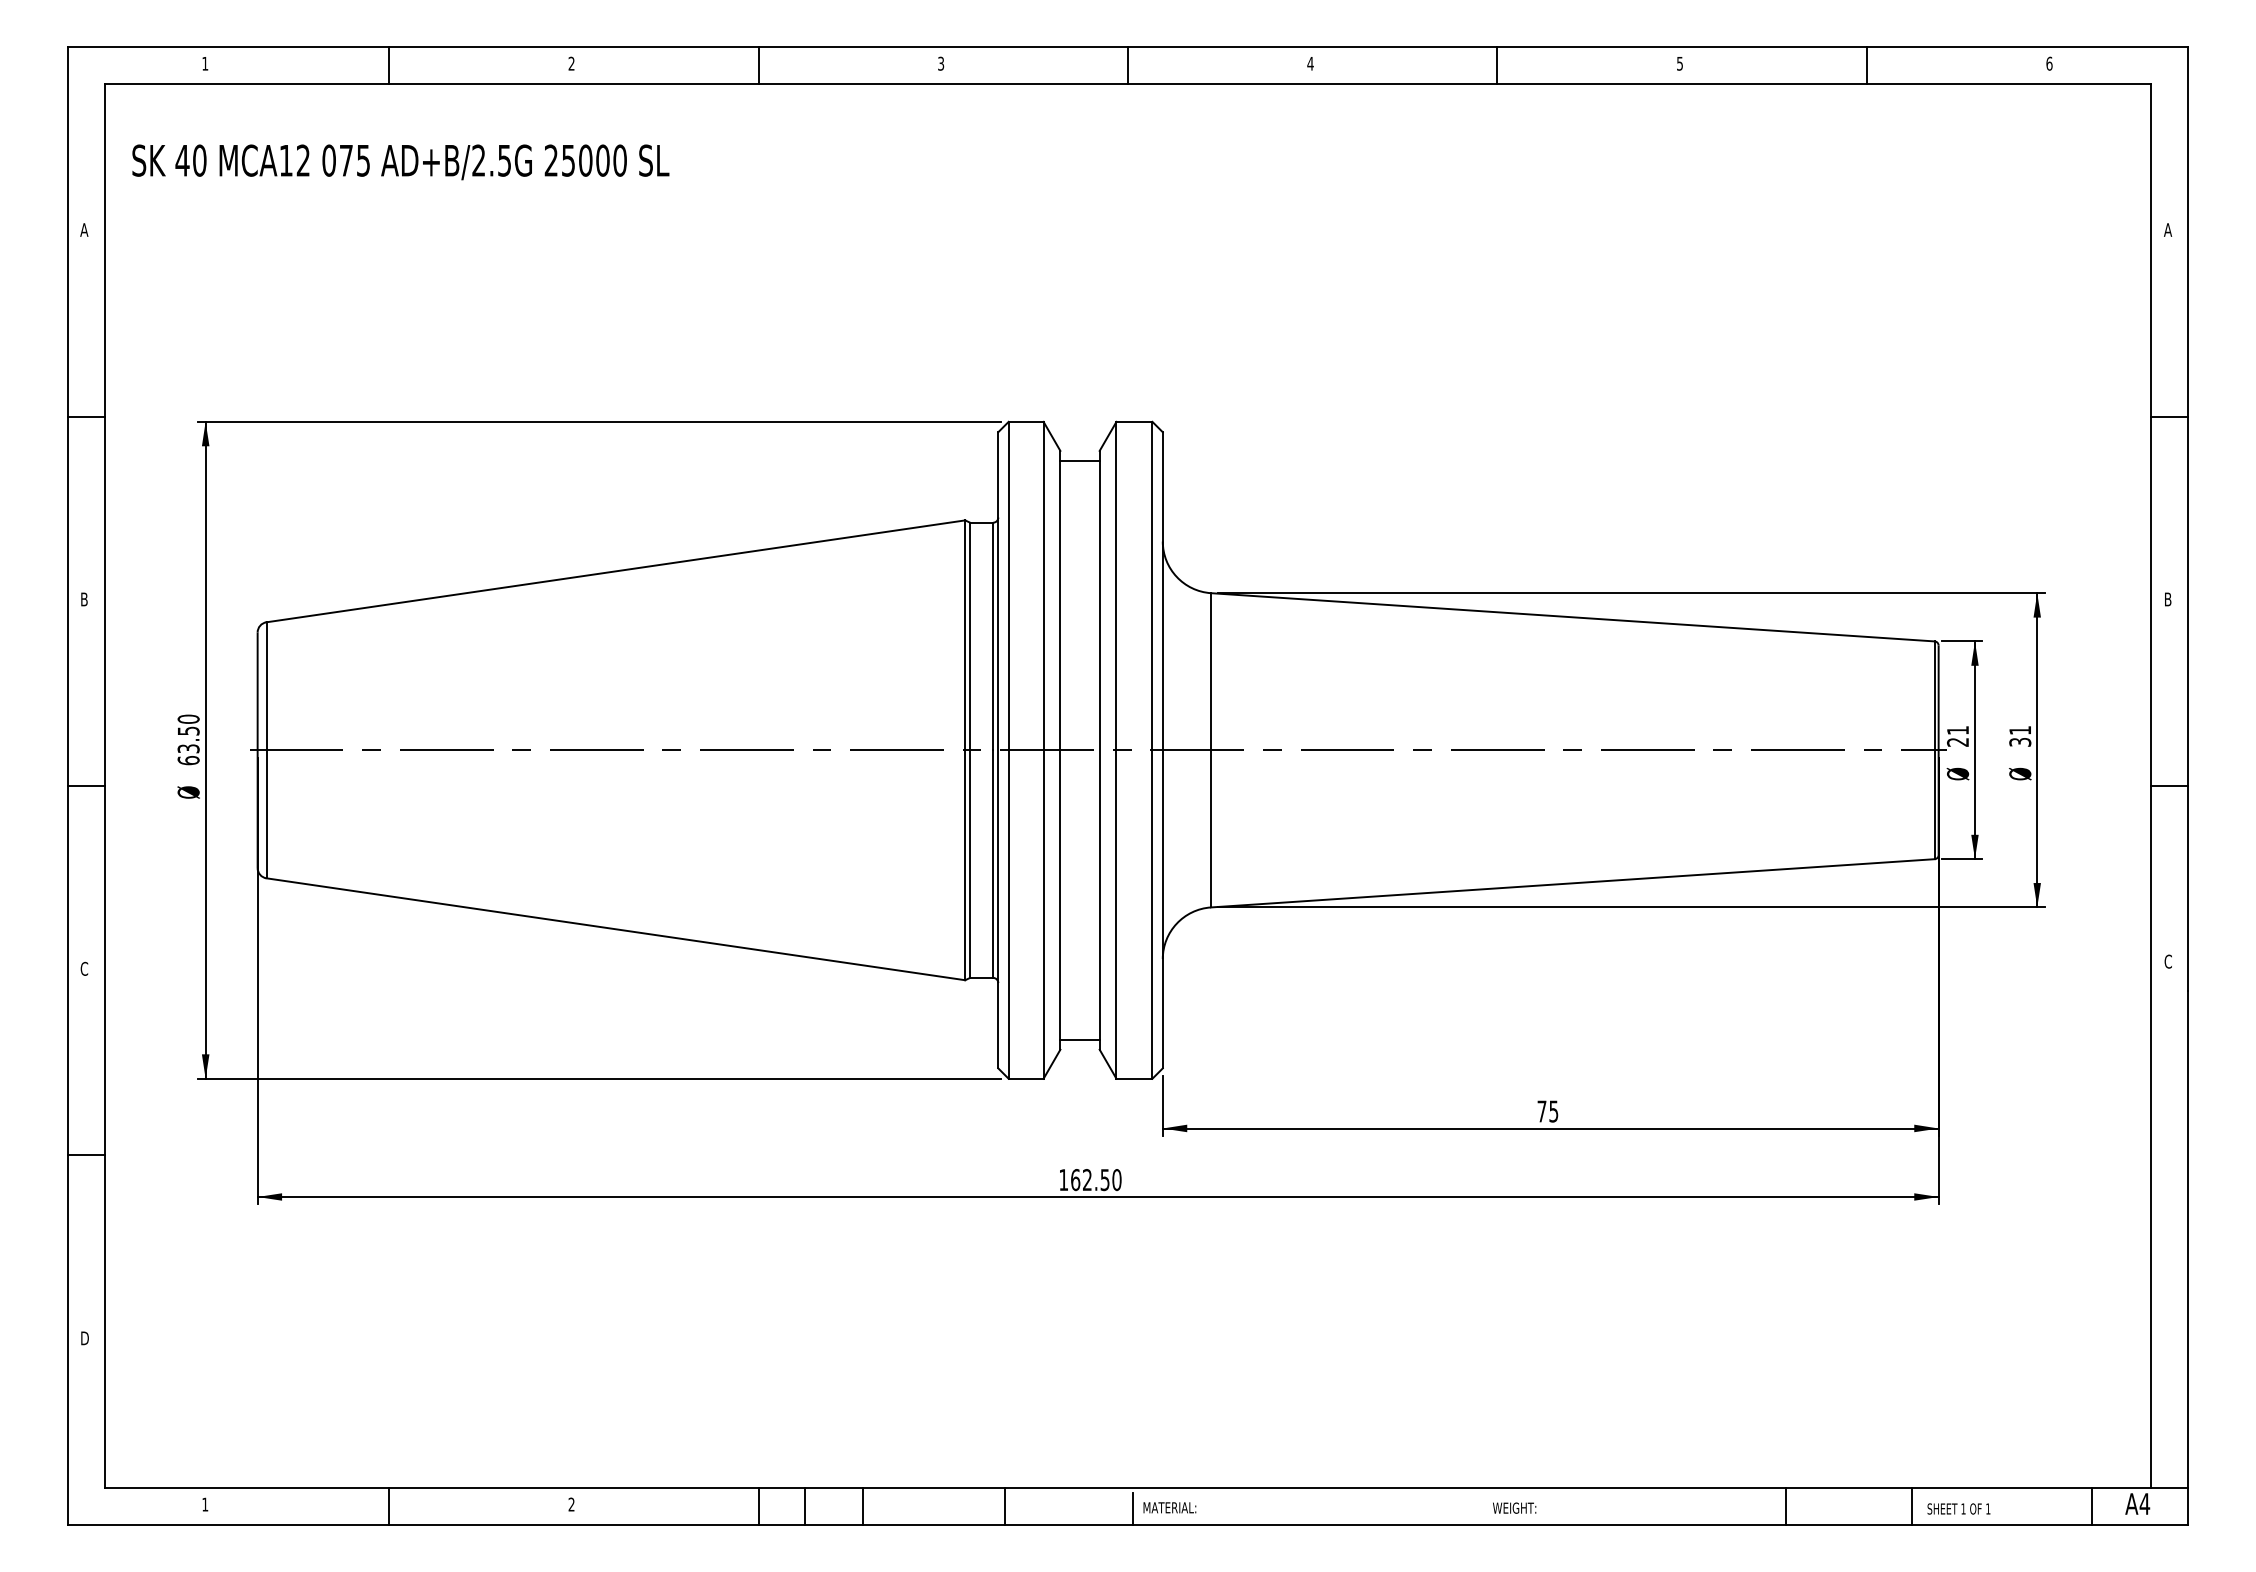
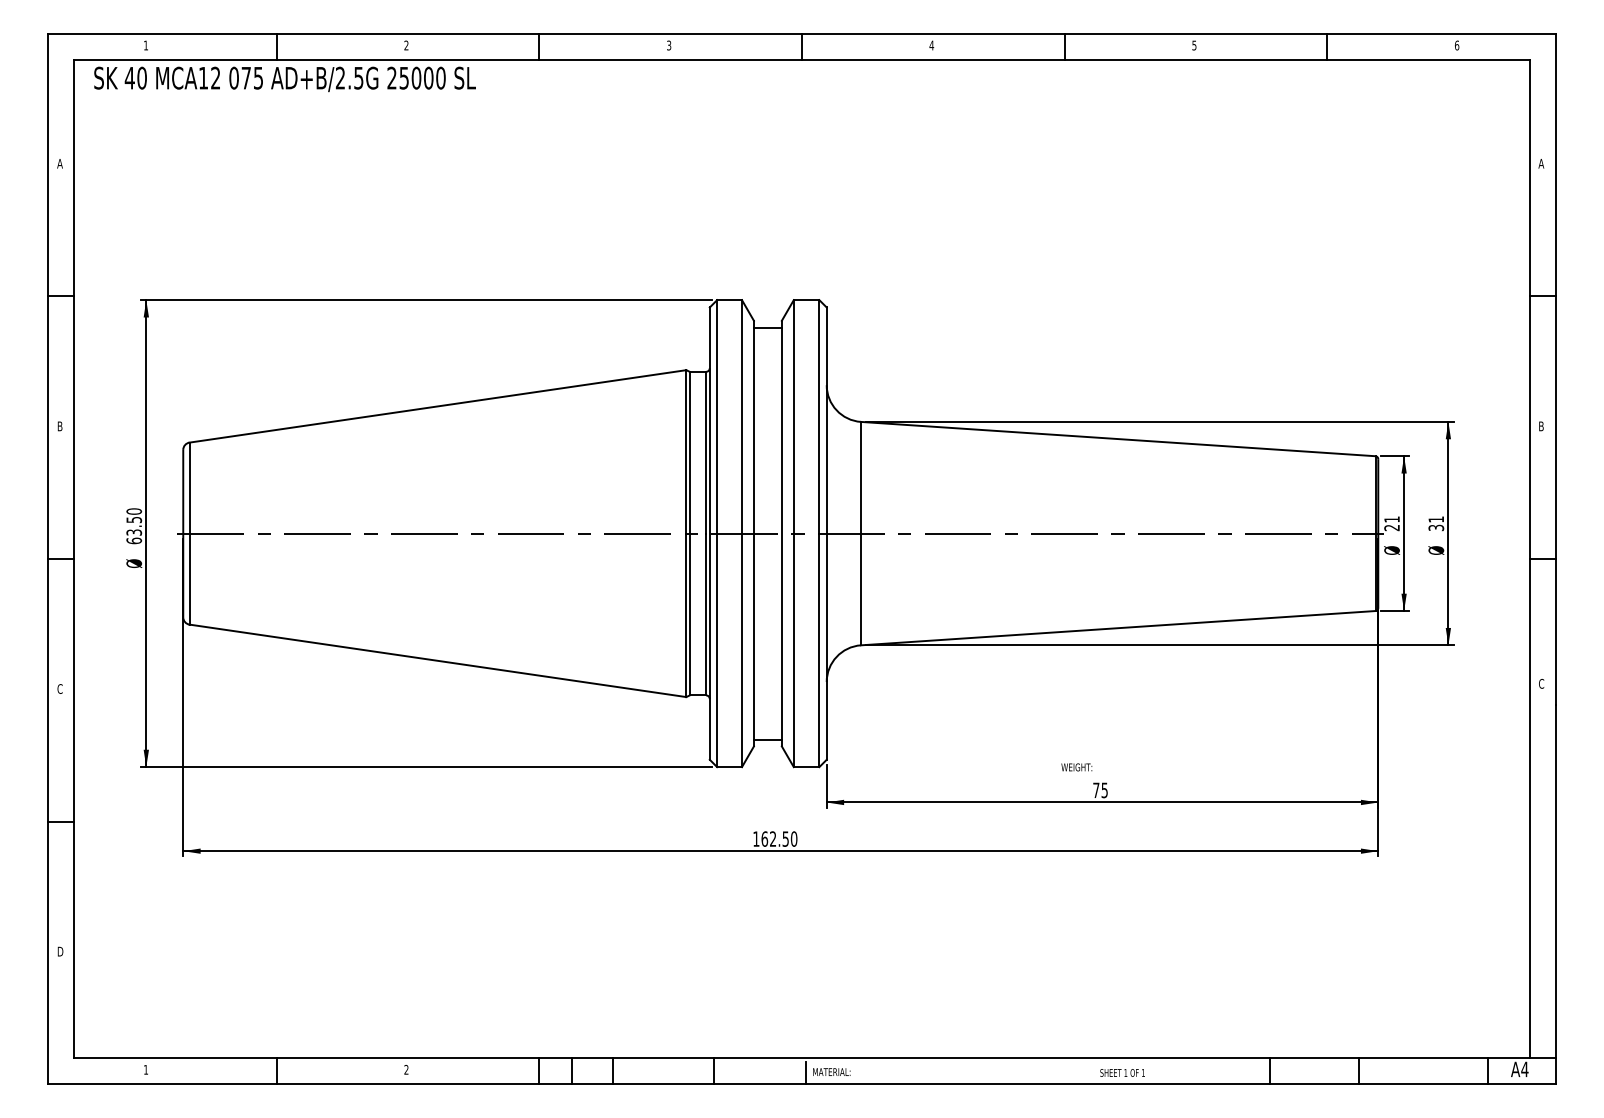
text: (400, 162) -> (284, 79), moved
text: (1514, 1507) -> (1076, 766), moved
text: (1958, 1508) -> (1122, 1072), moved

